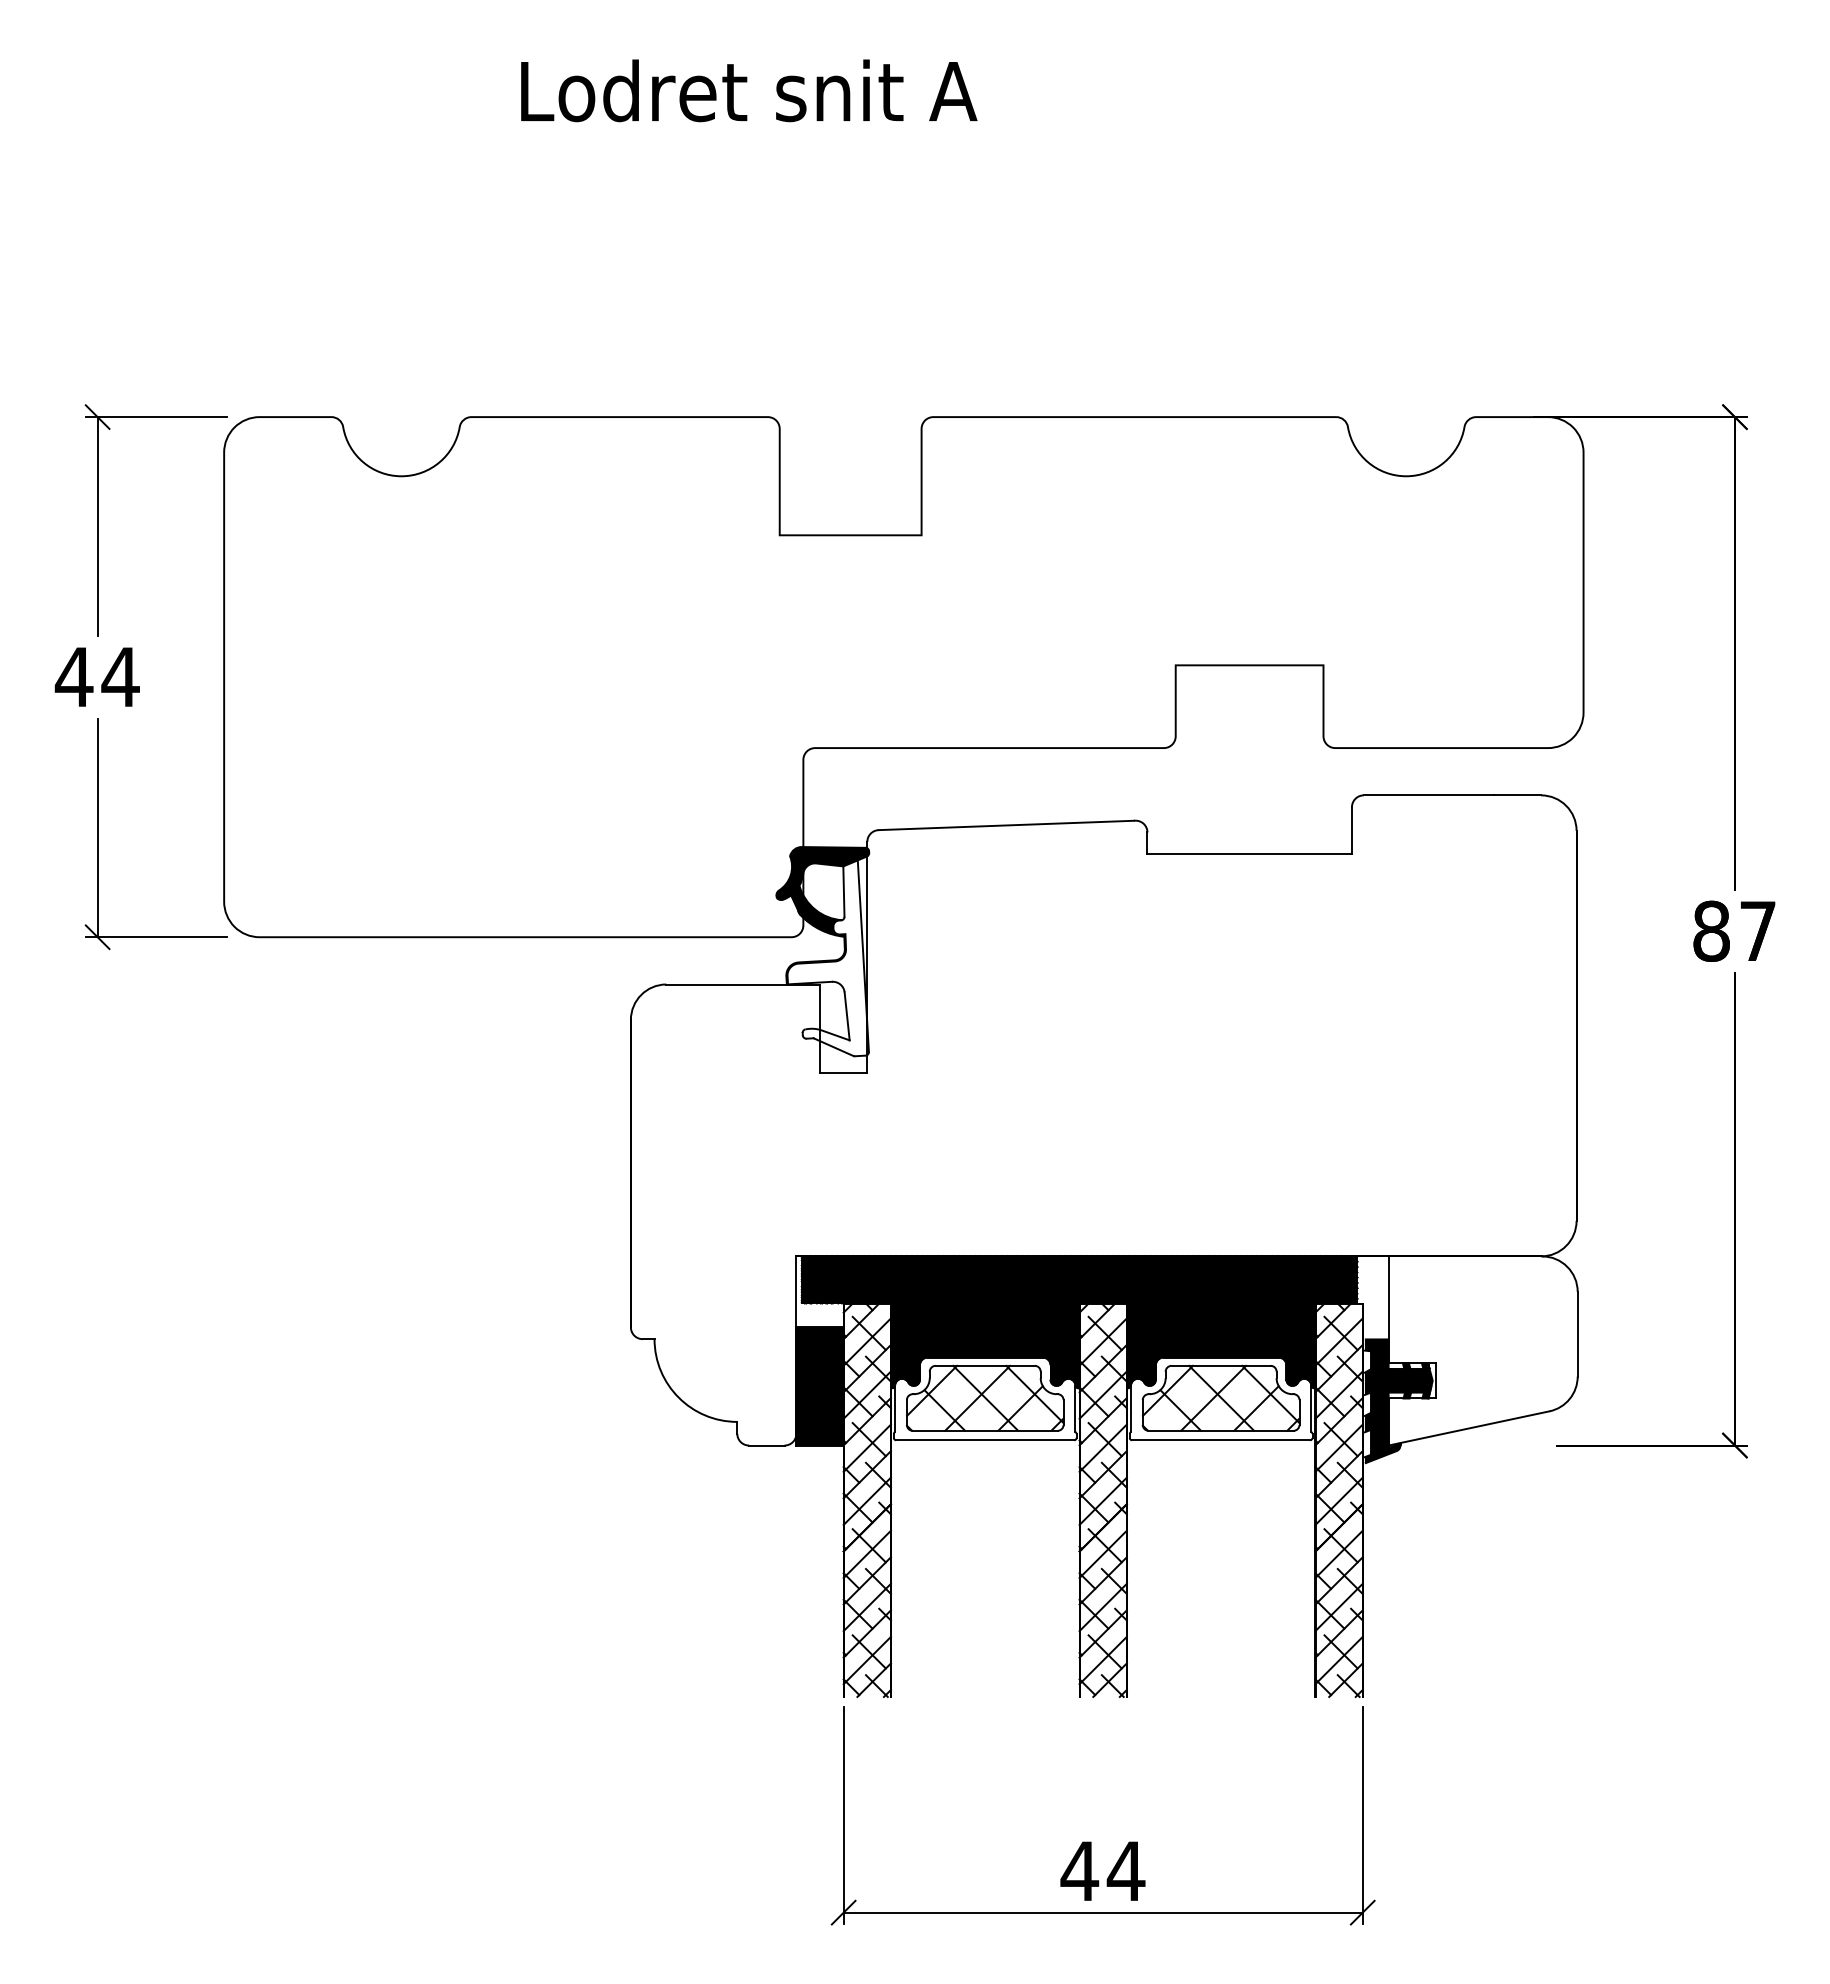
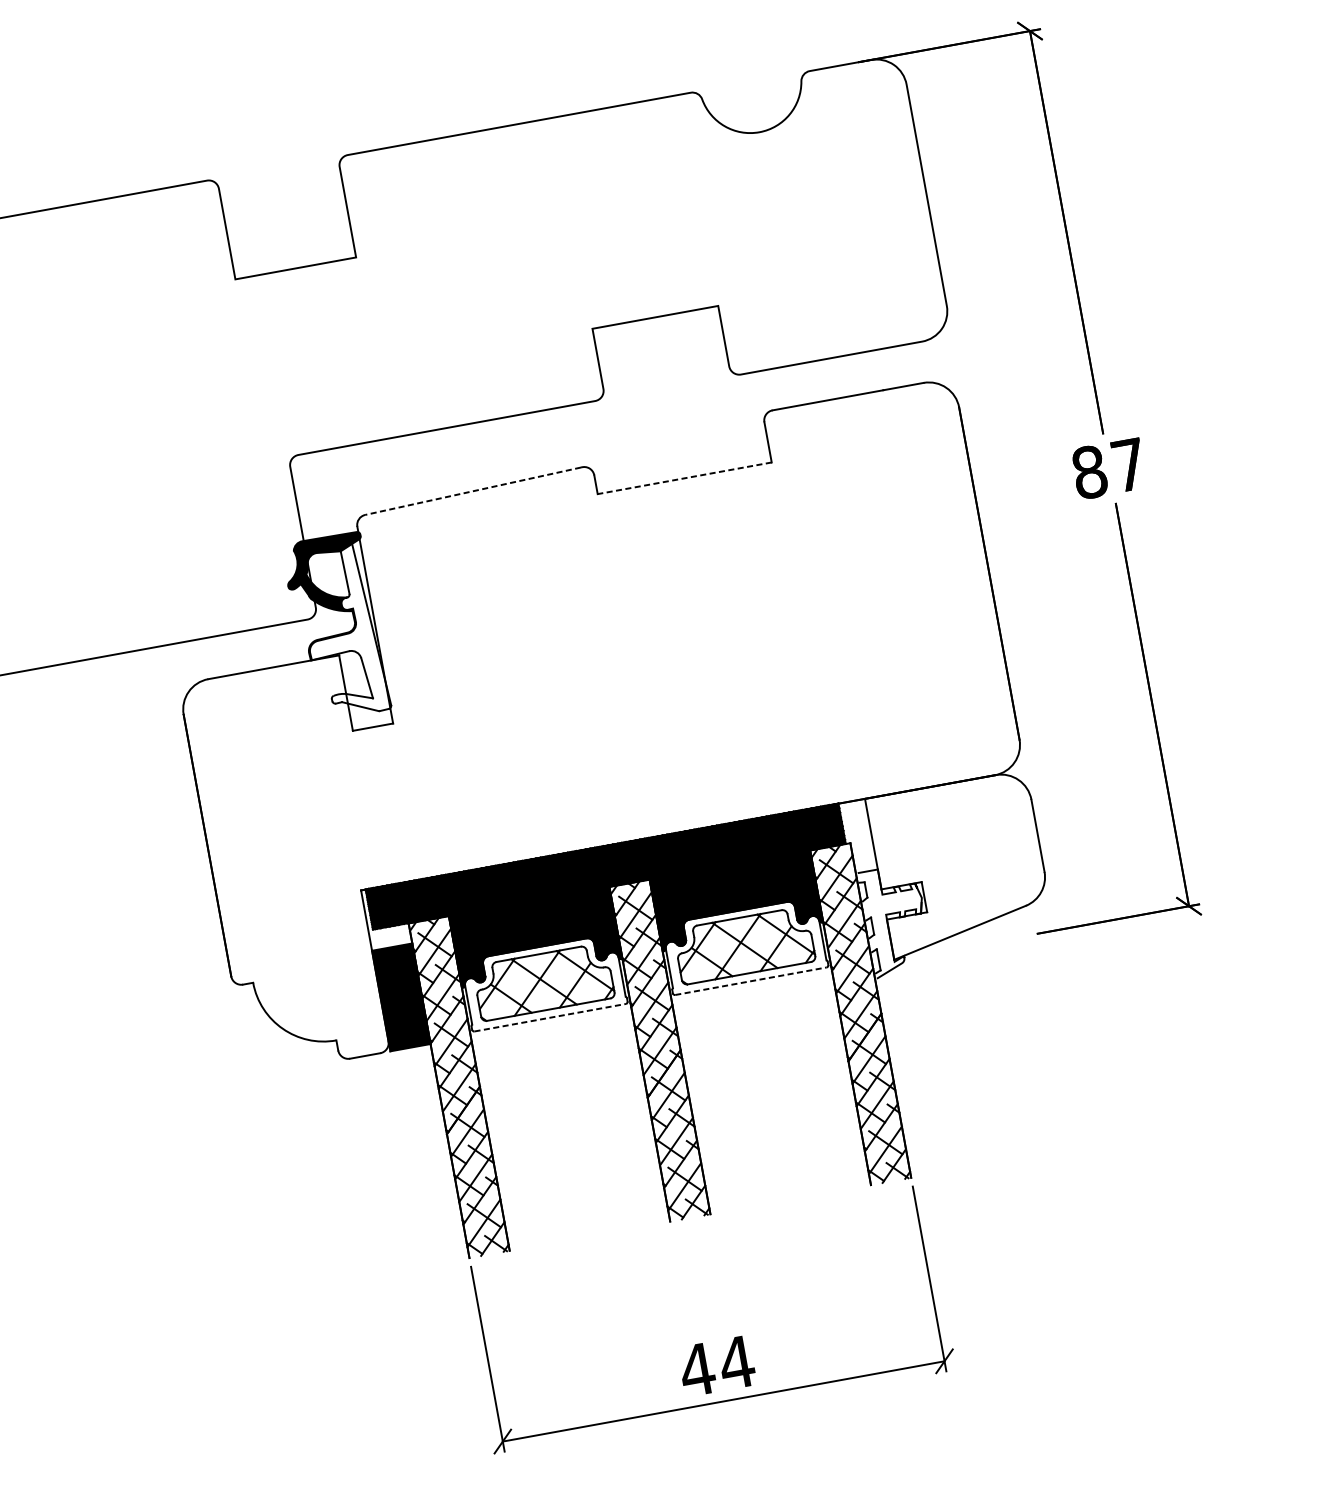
line: (1006, 825) -> (473, 491), solid -> dashed
line: (1249, 854) -> (684, 478), solid -> dashed
fill: (1398, 1401) -> (895, 920), removed
line: (985, 1440) -> (550, 1017), solid -> dashed
line: (1221, 1440) -> (751, 981), solid -> dashed

